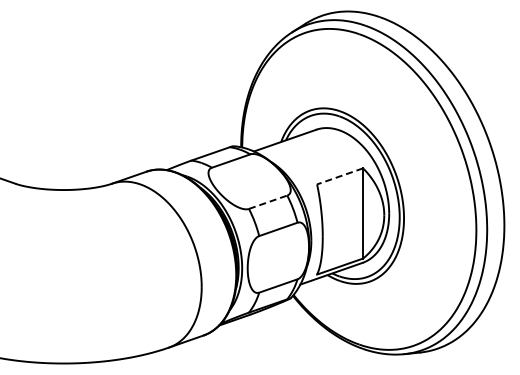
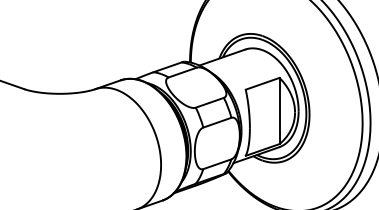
line: (339, 176) -> (262, 83), dashed -> solid
line: (268, 202) -> (210, 102), dashed -> solid

